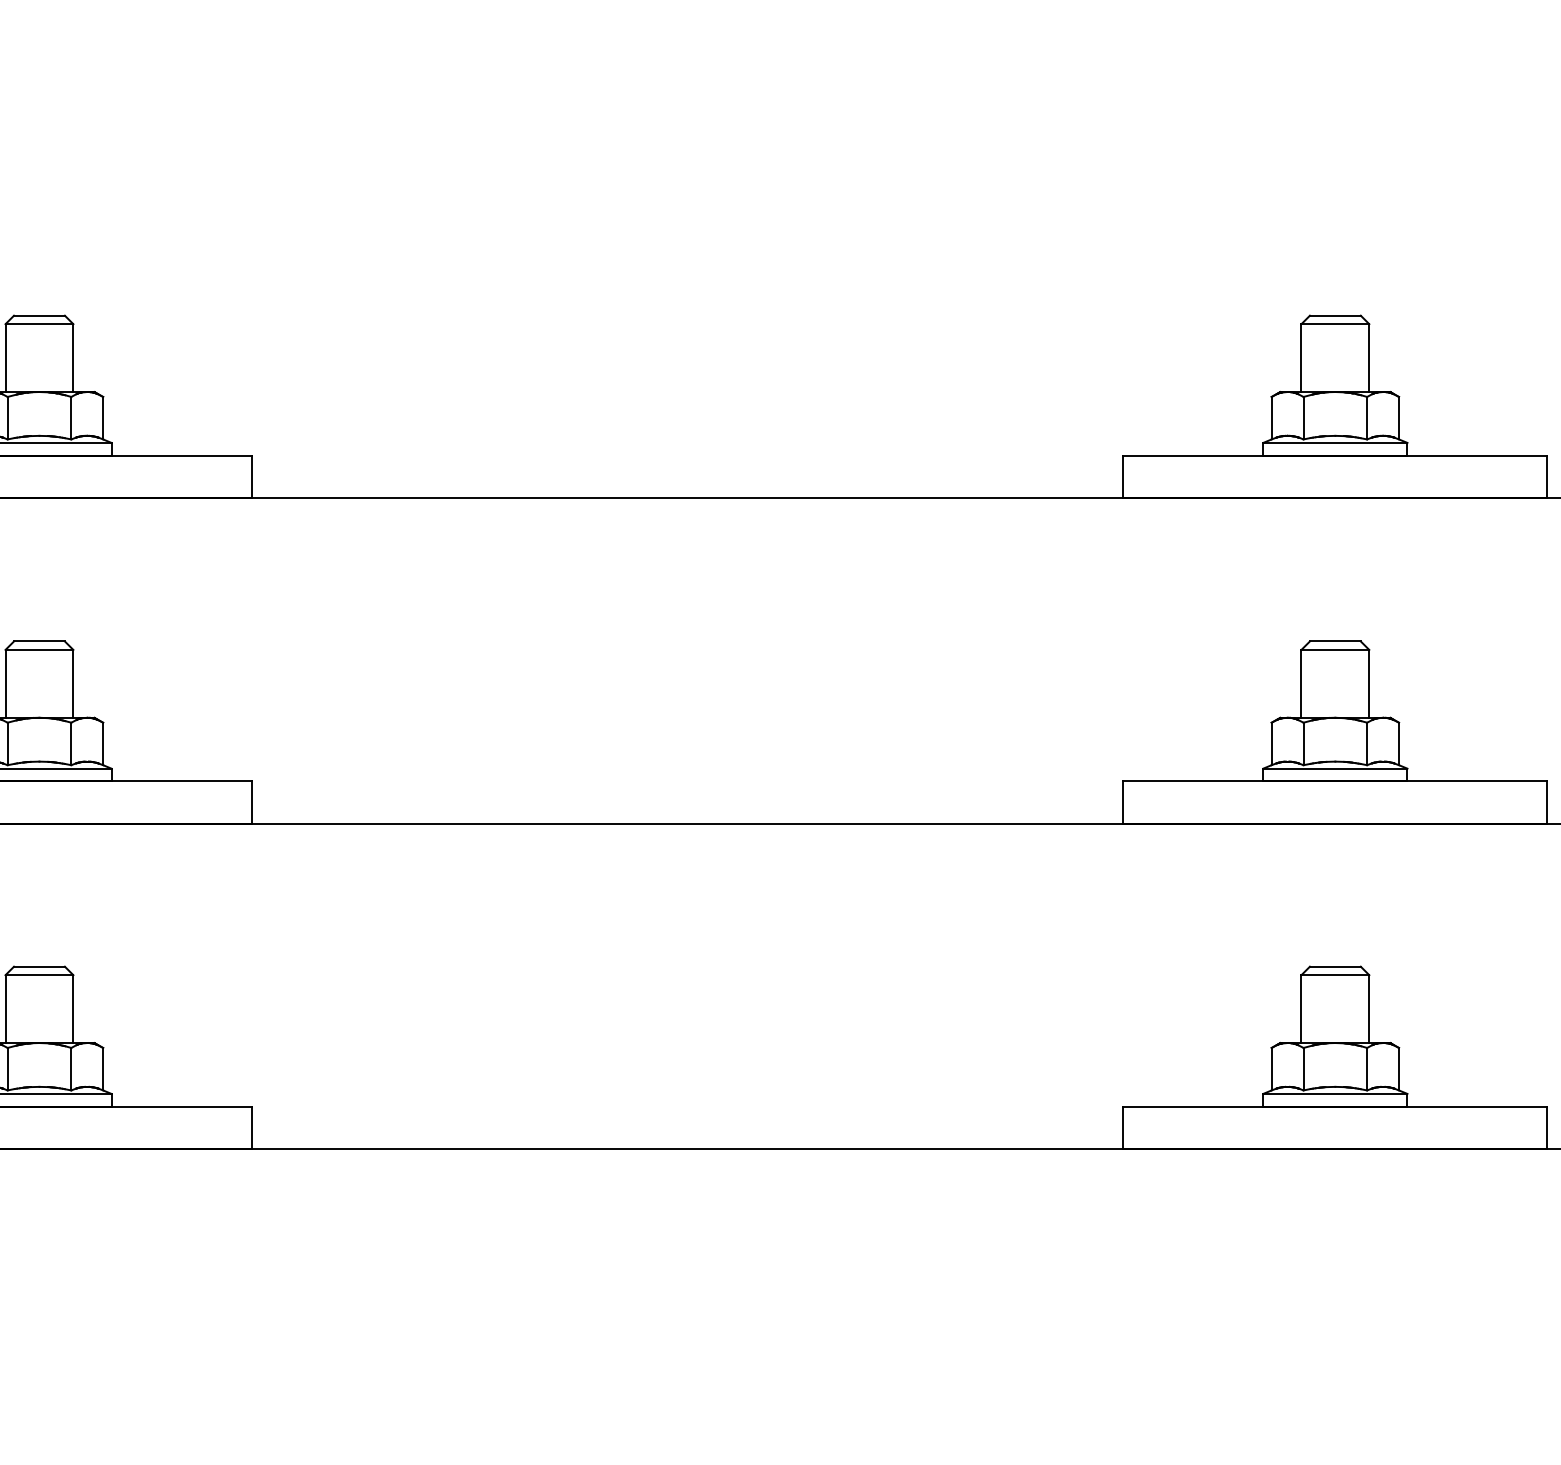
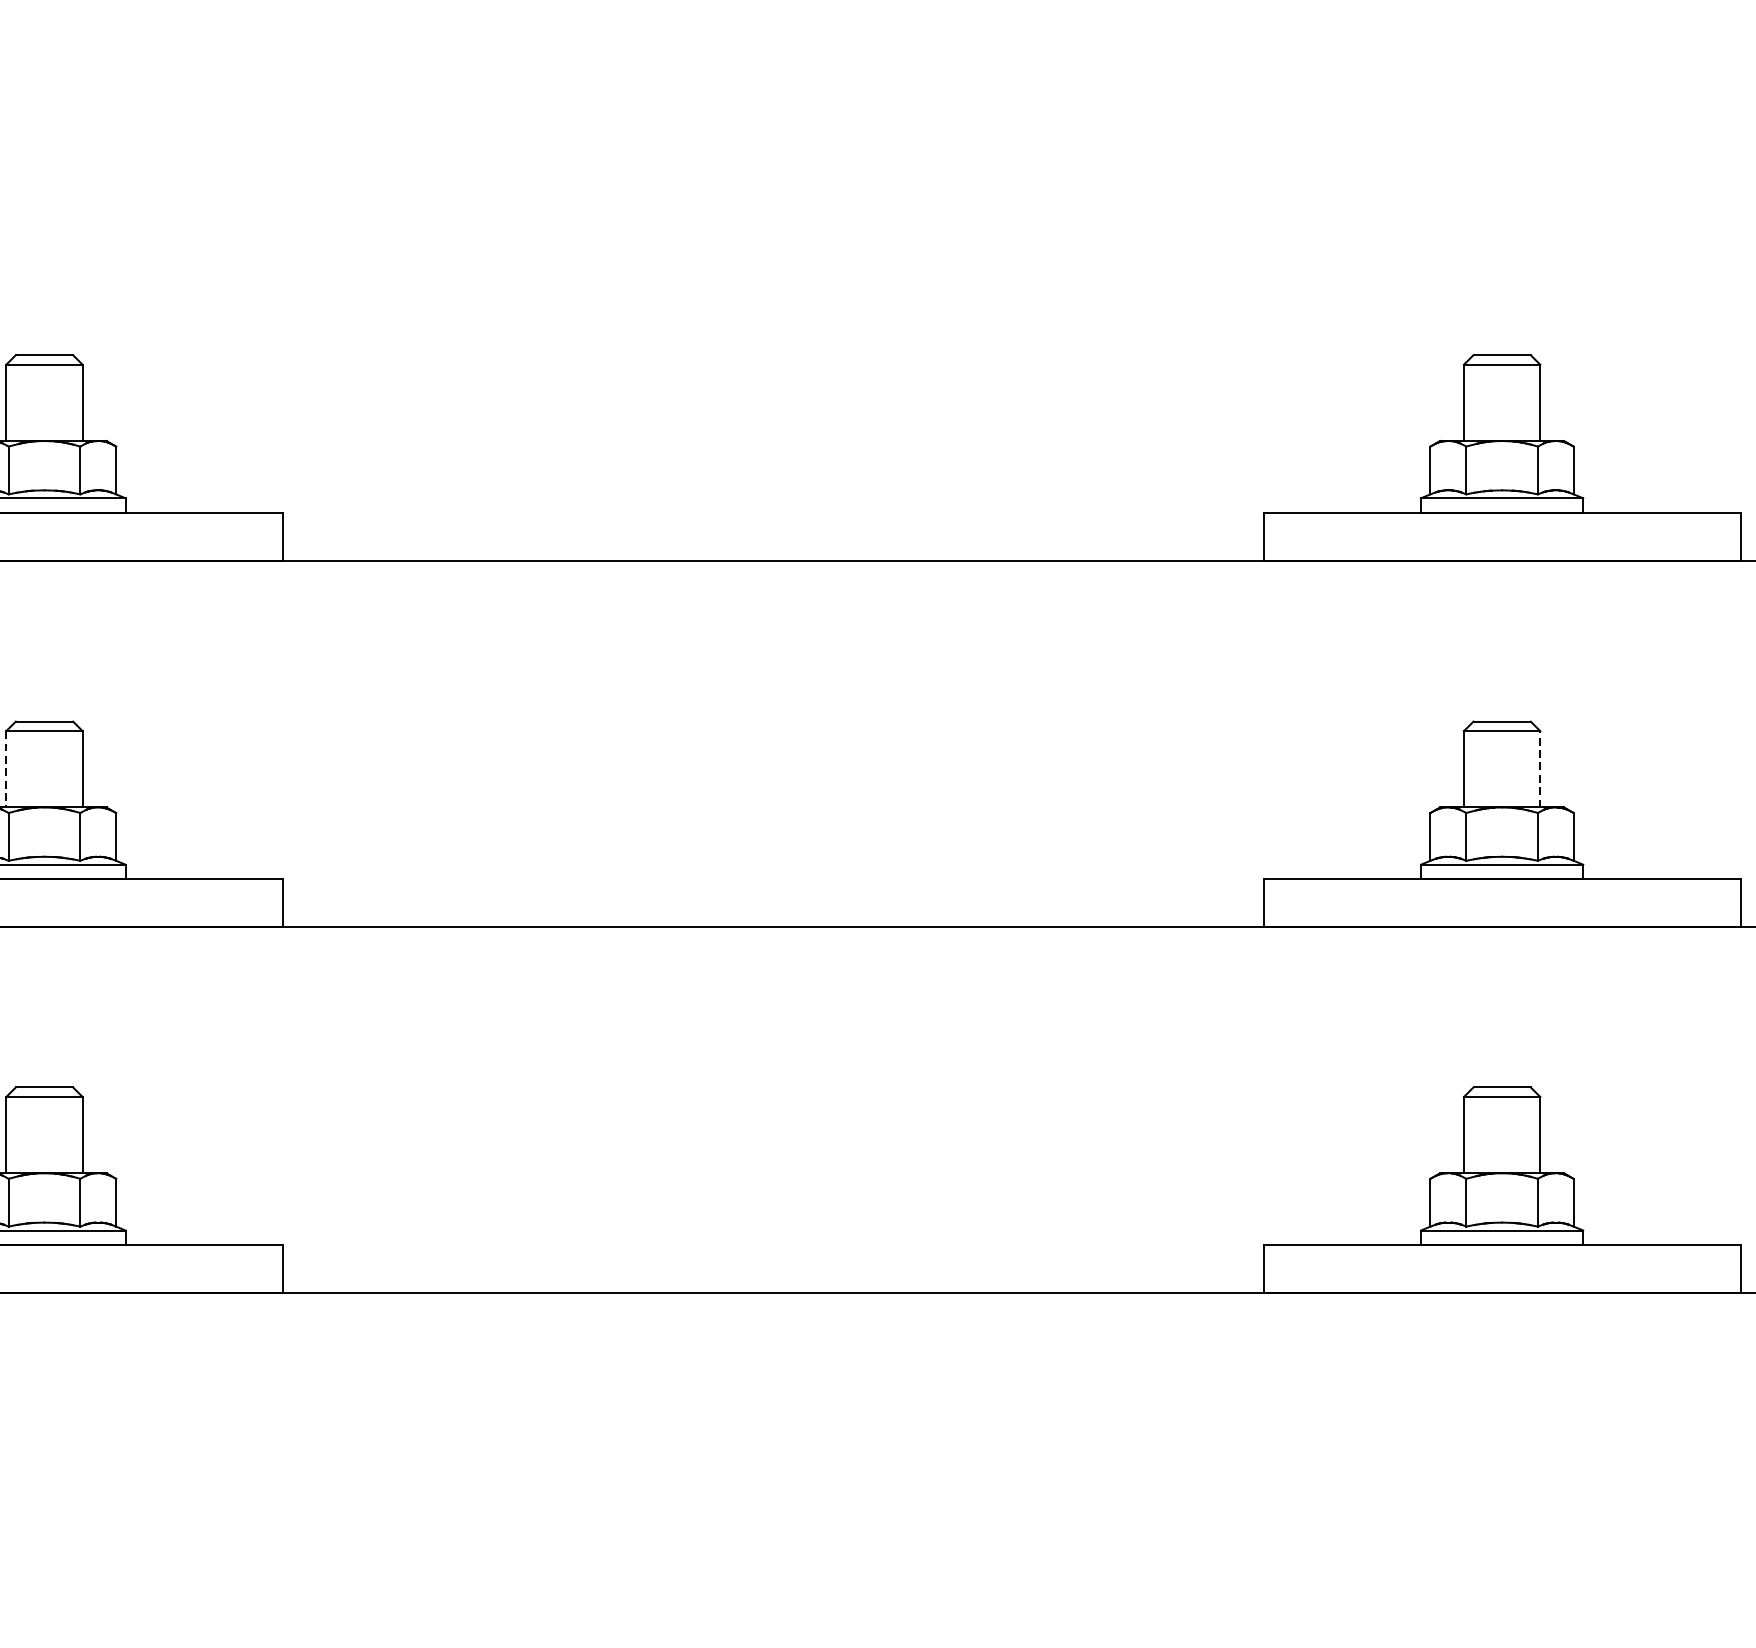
line: (5, 683) -> (6, 768), solid -> dashed
line: (1369, 683) -> (1540, 768), solid -> dashed

